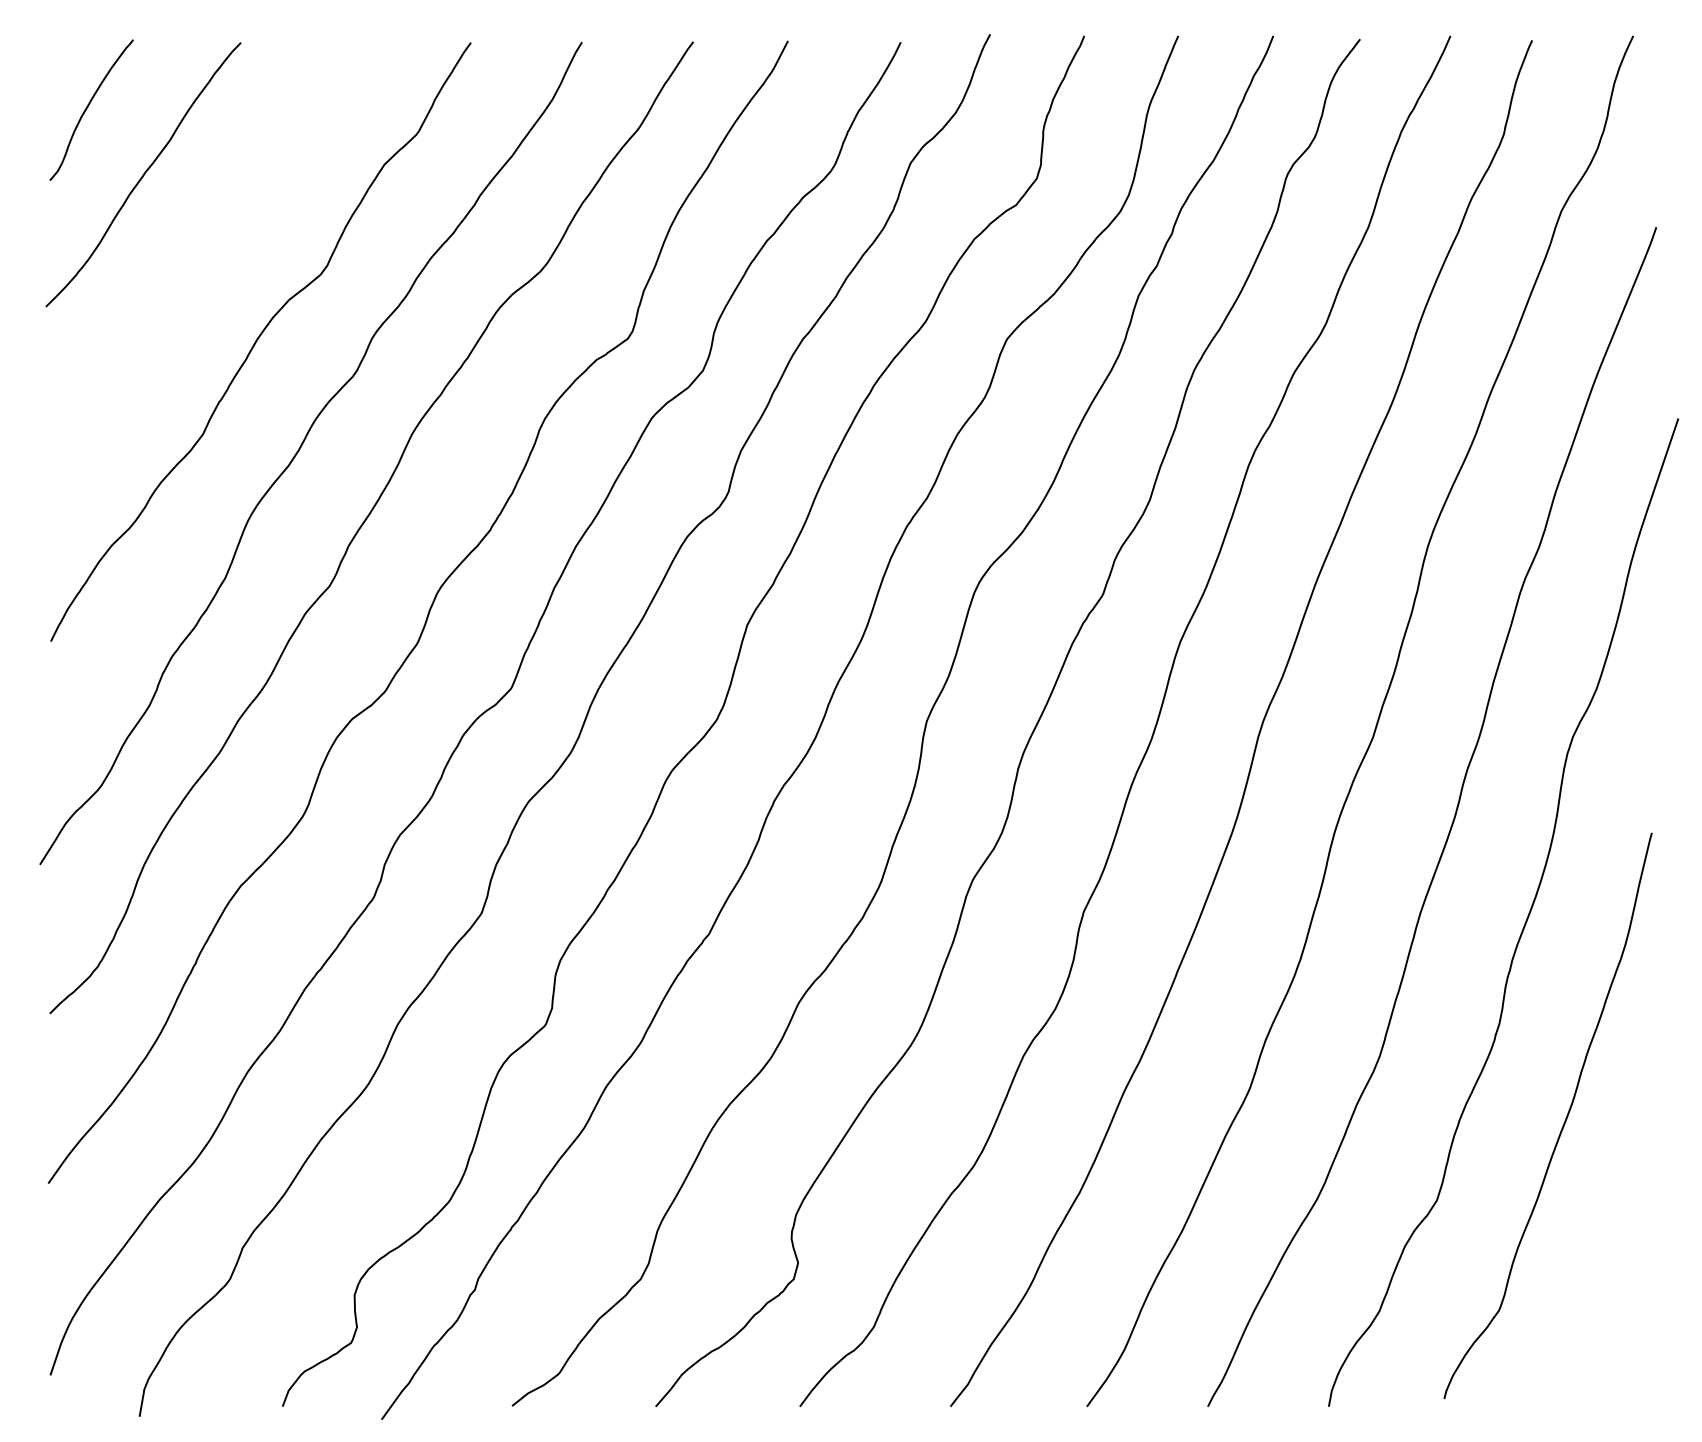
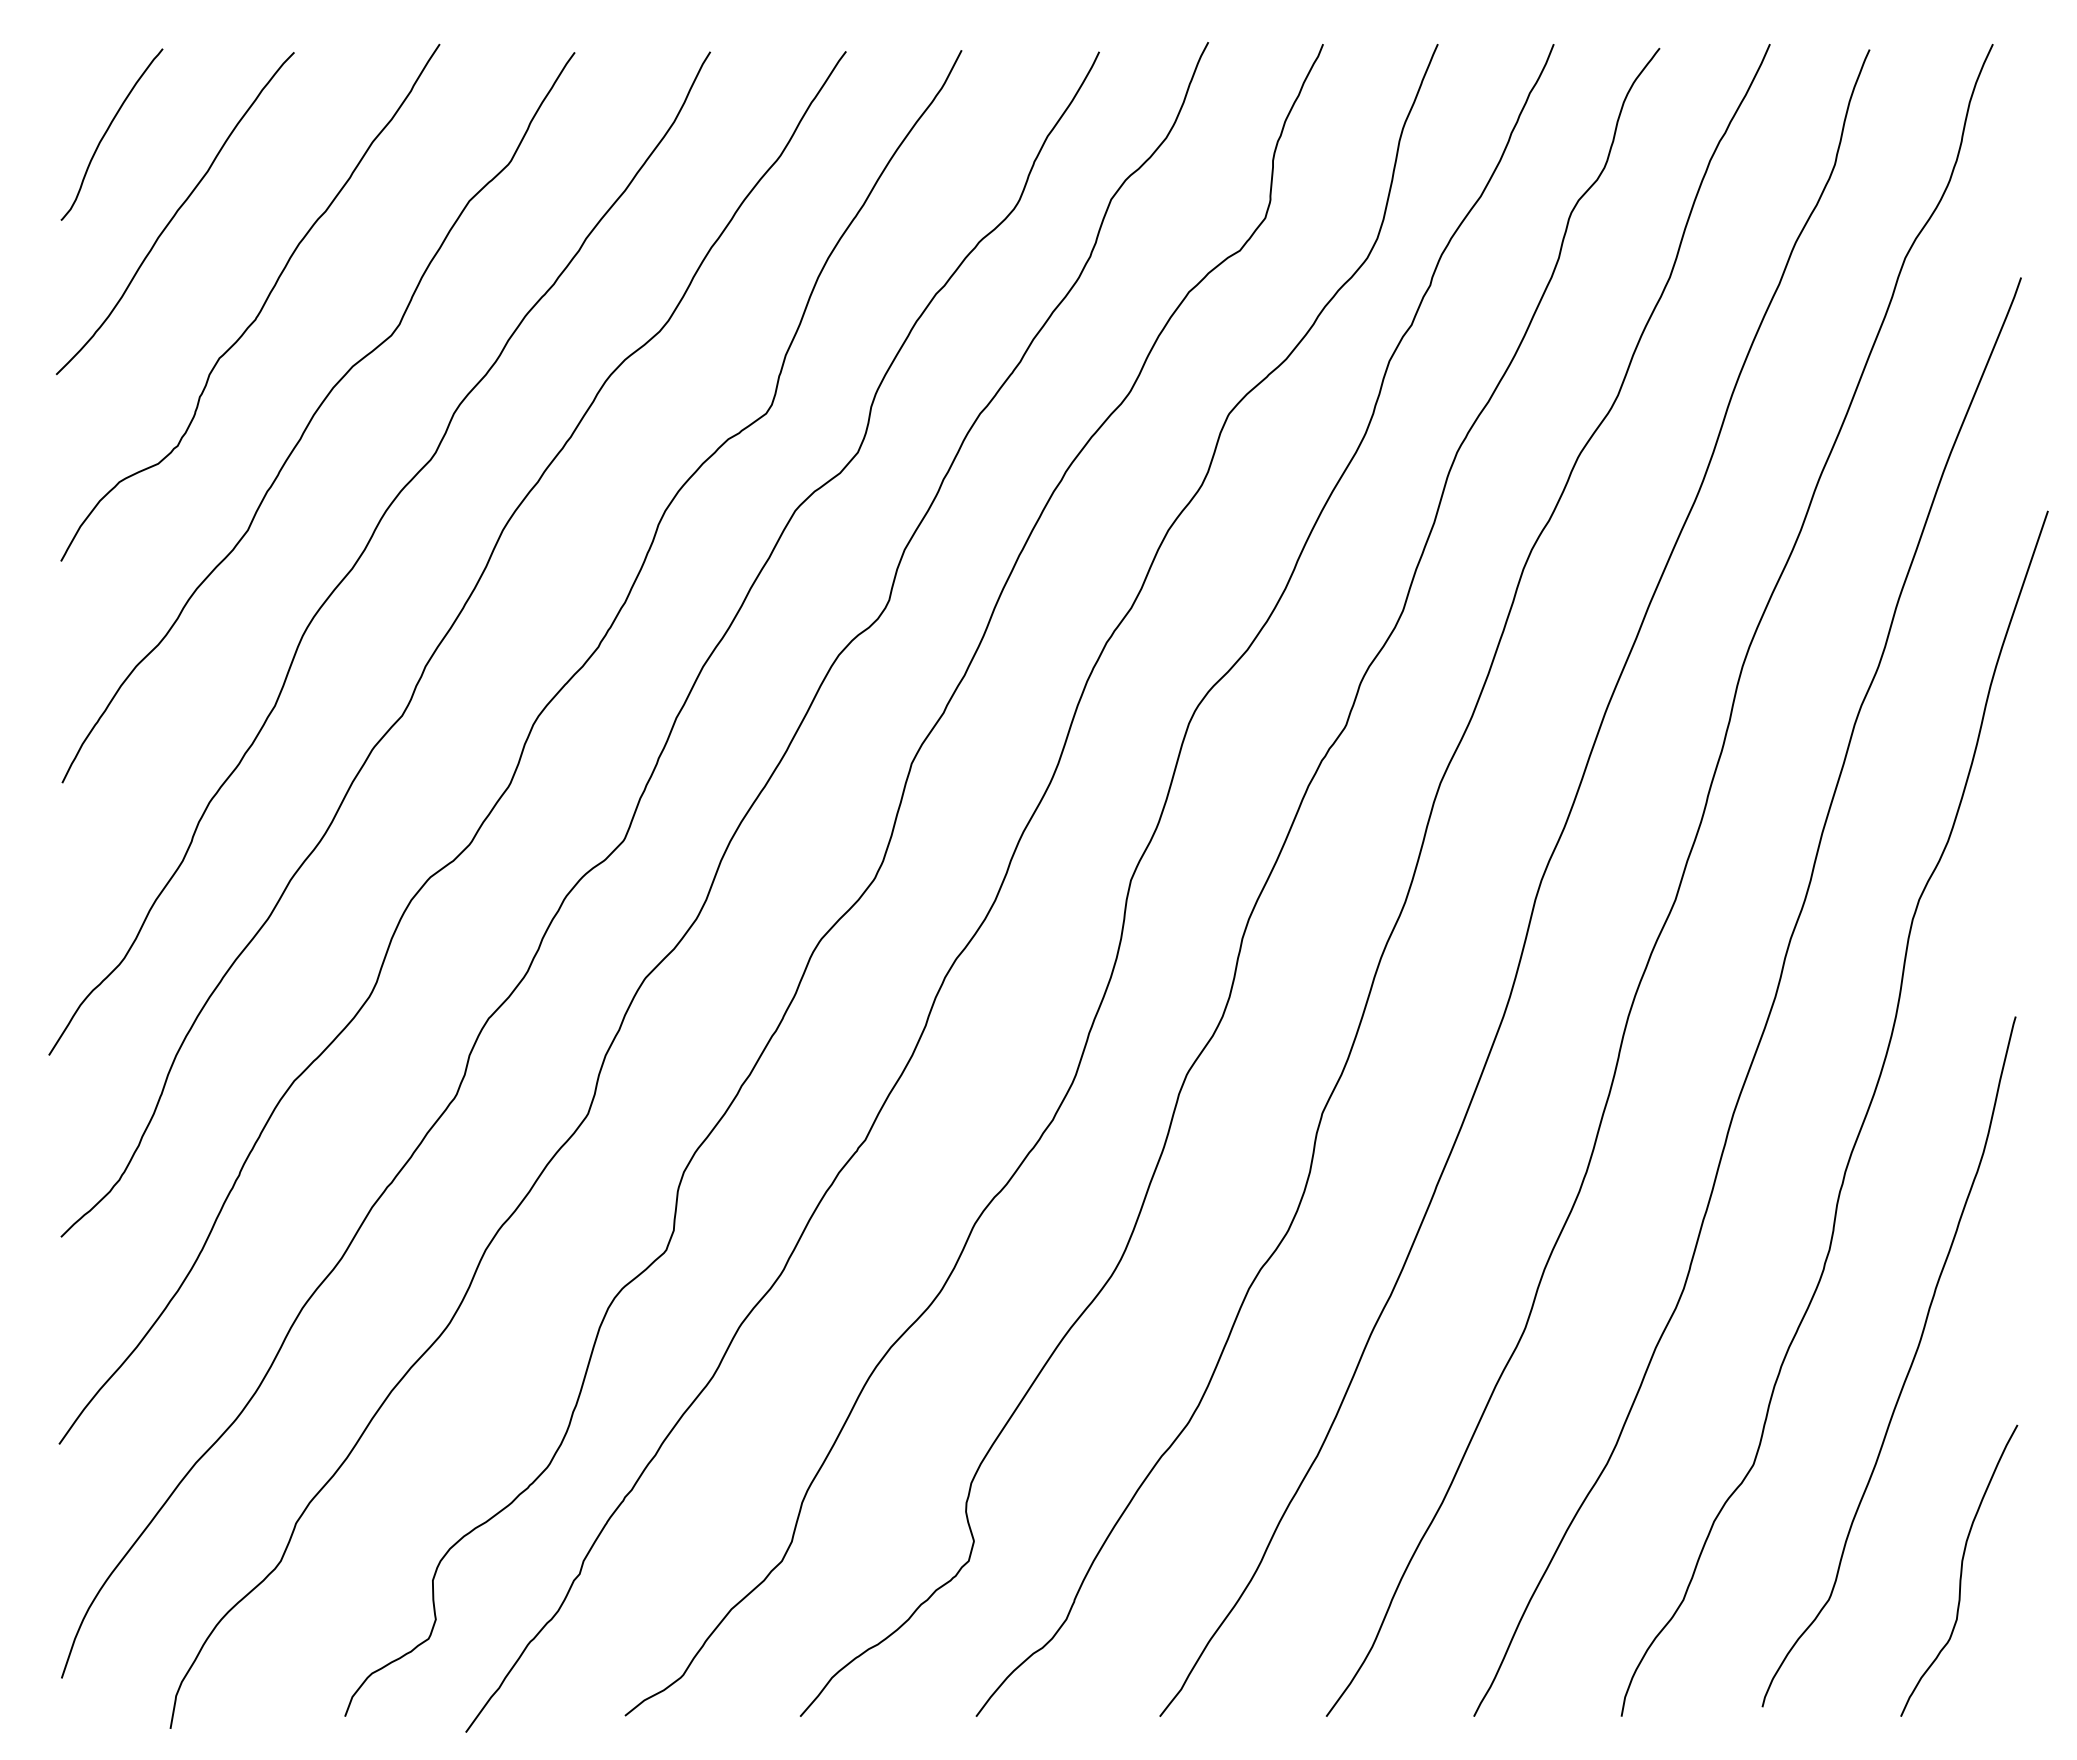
curve: (214, 251) -> (261, 307), added
curve: (1606, 1286) -> (1960, 1570), added

